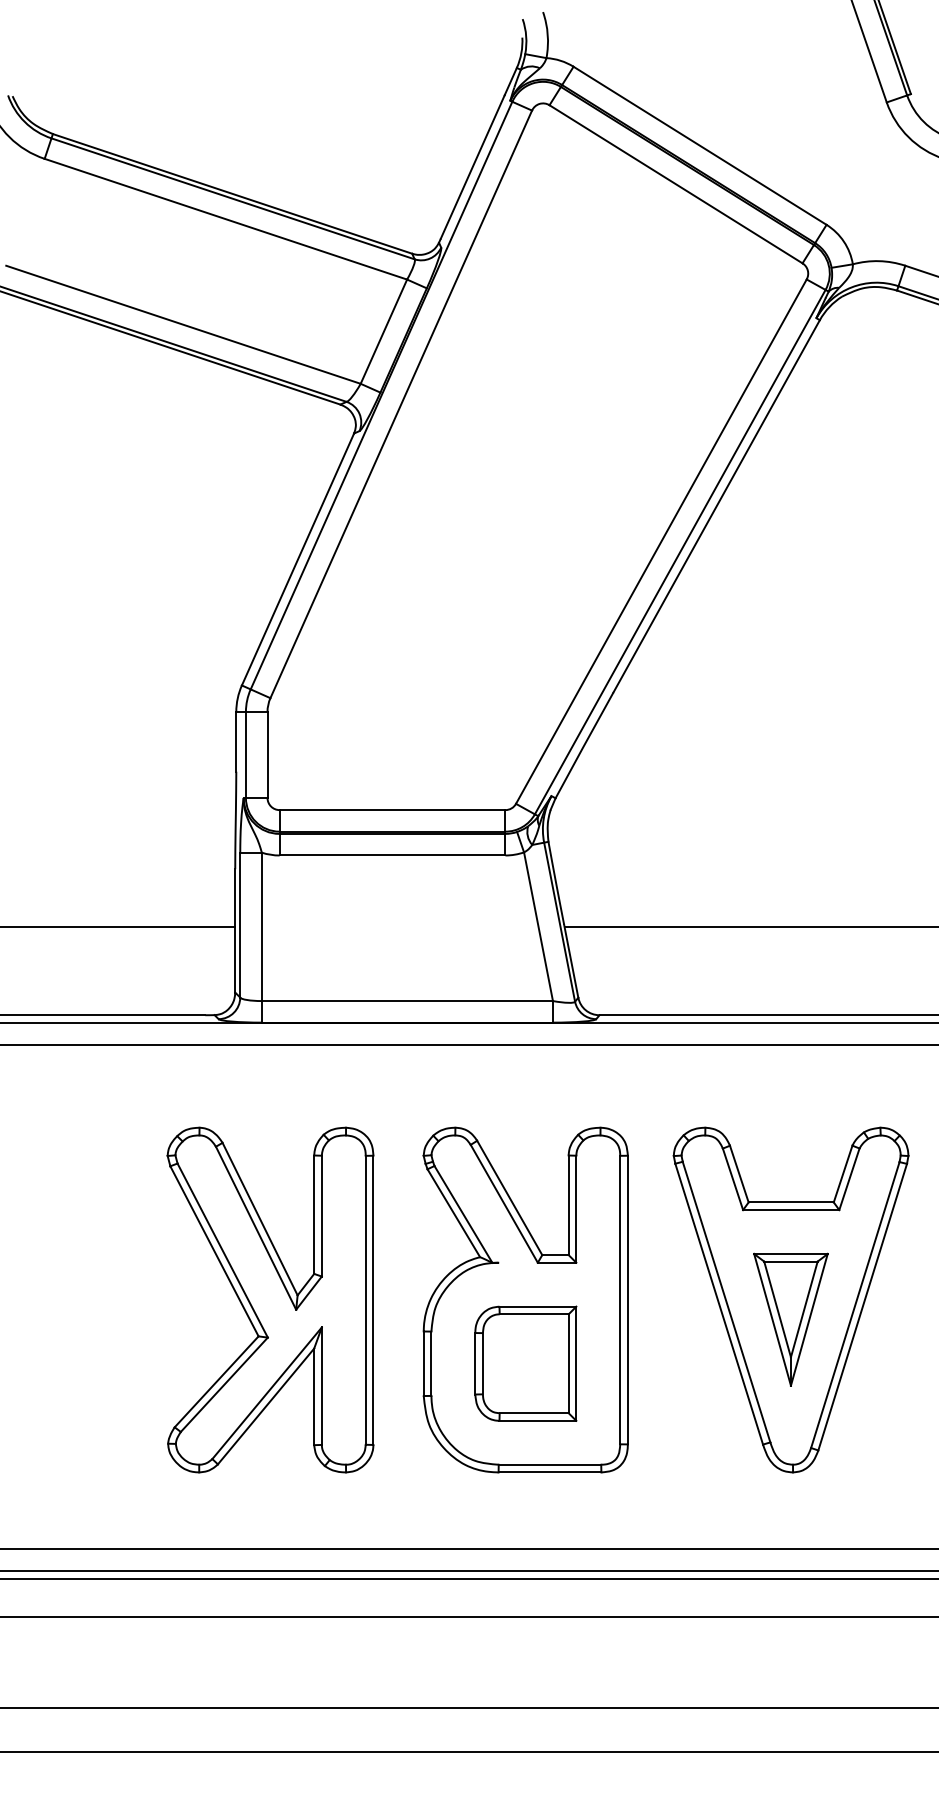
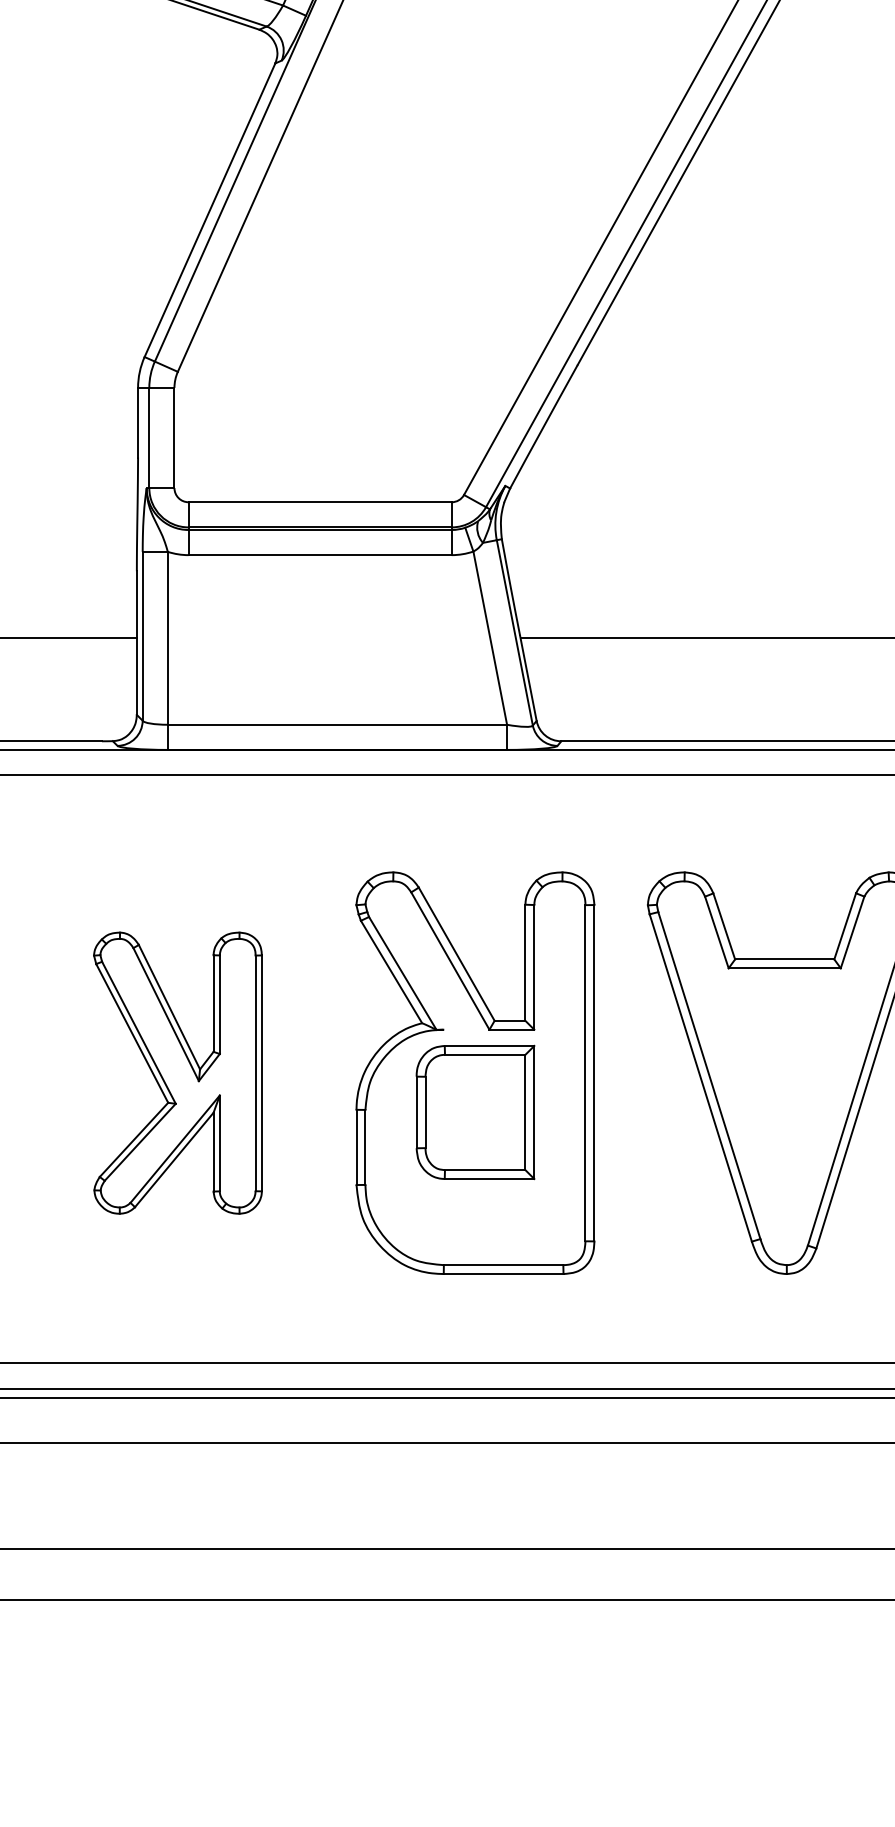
part: (270, 1299) -> (177, 1072), size x0.7
part: (790, 1319) -> (783, 1095), removed
part: (525, 1363) -> (475, 1112), moved

